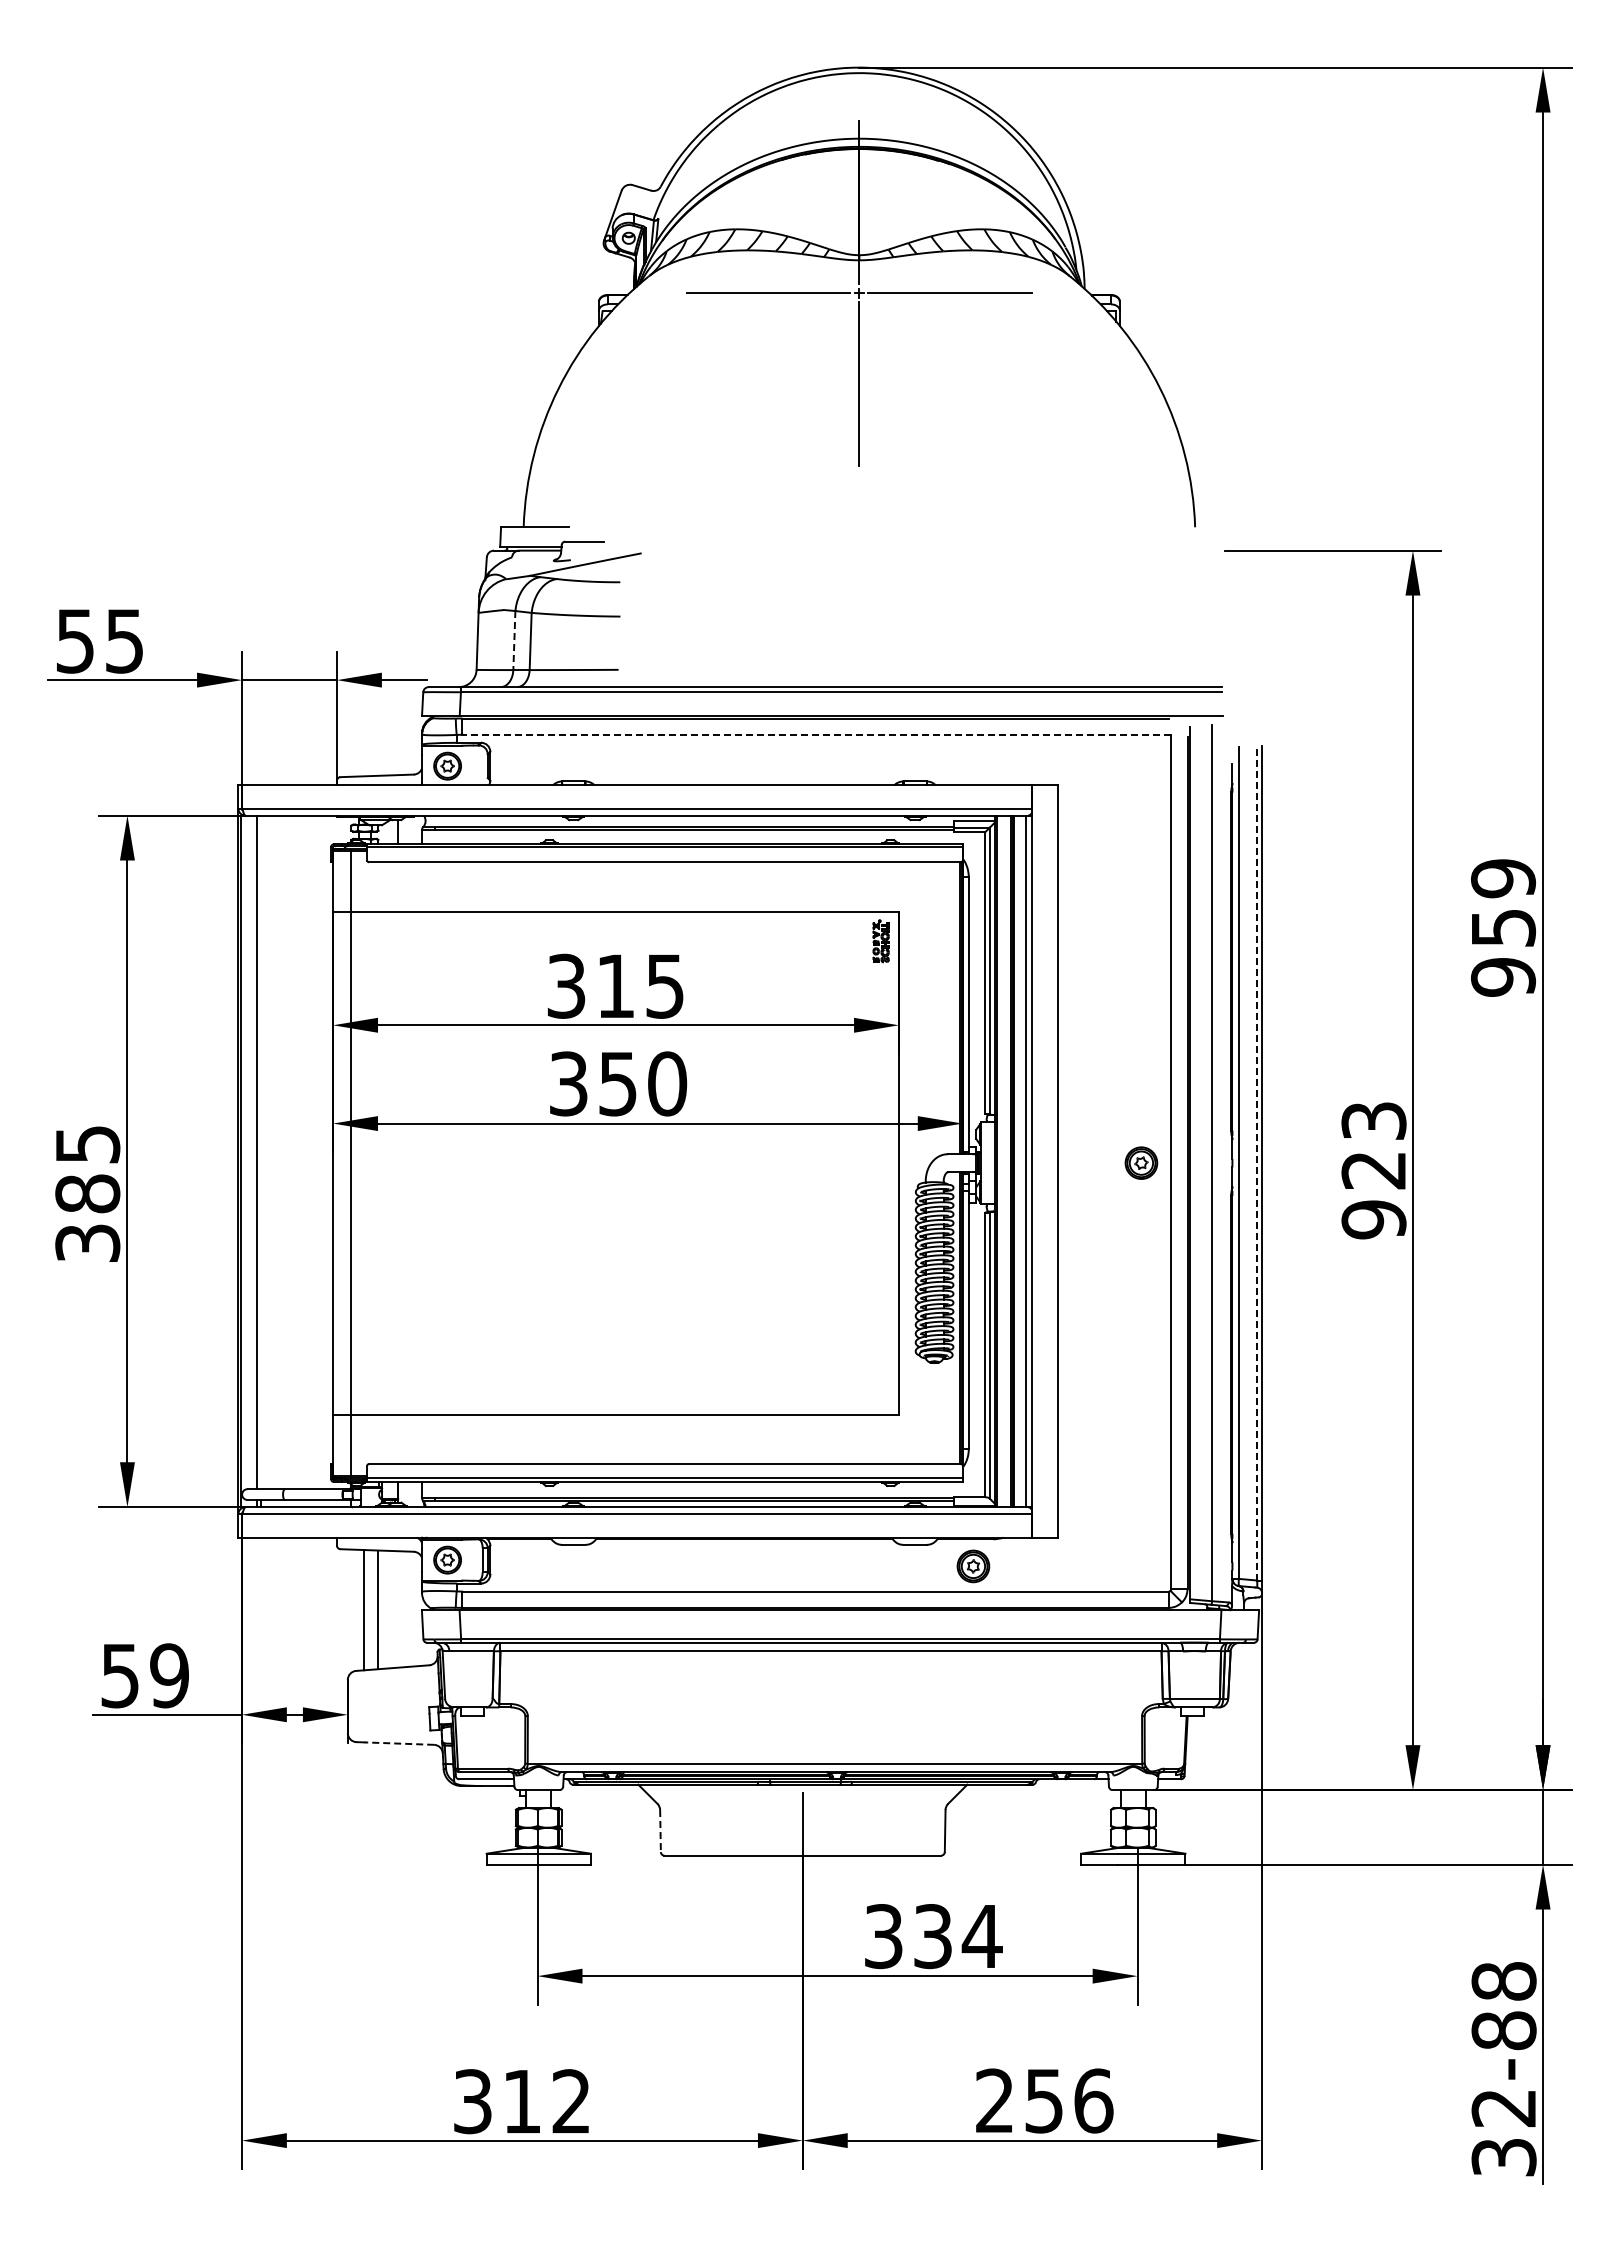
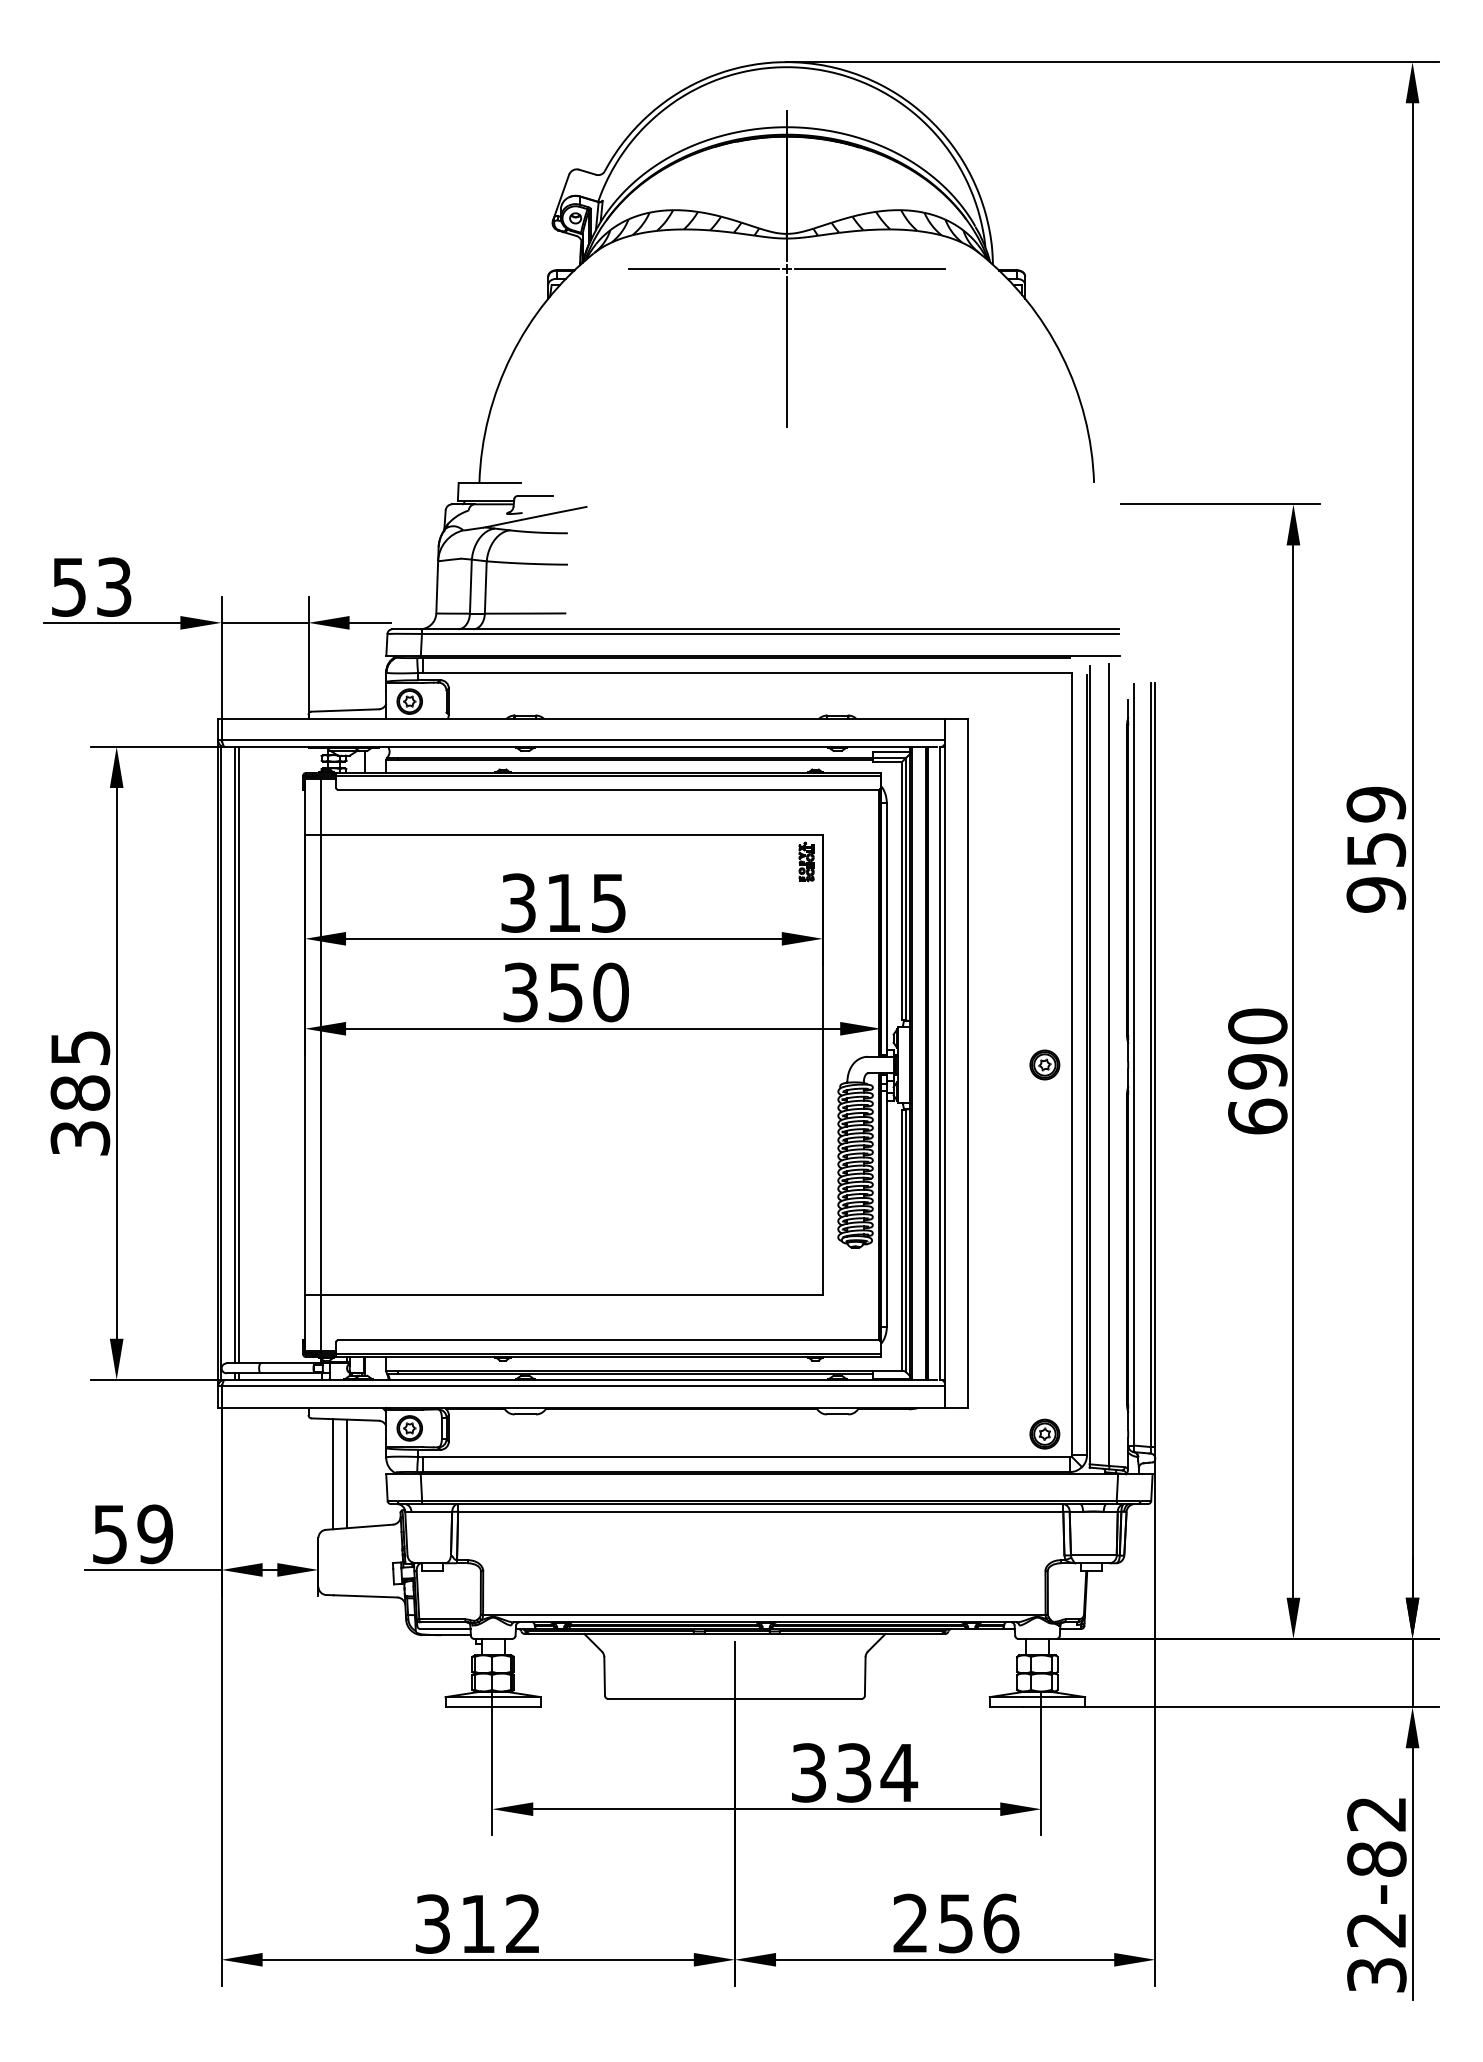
text: (124, 640) -> (113, 586), 55 -> 53
line: (514, 640) -> (470, 586), dashed -> solid
line: (816, 734) -> (747, 672), dashed -> solid
line: (260, 1152) -> (238, 1055), added
line: (1257, 1162) -> (1151, 1064), dashed -> solid
text: (1373, 1170) -> (1257, 1071), 923 -> 690
part: (973, 1566) -> (1044, 1434), moved
line: (399, 1743) -> (365, 1596), dashed -> solid
line: (660, 1831) -> (604, 1676), dashed -> solid
text: (1503, 1981) -> (1376, 1814), 32-88 -> 32-82

